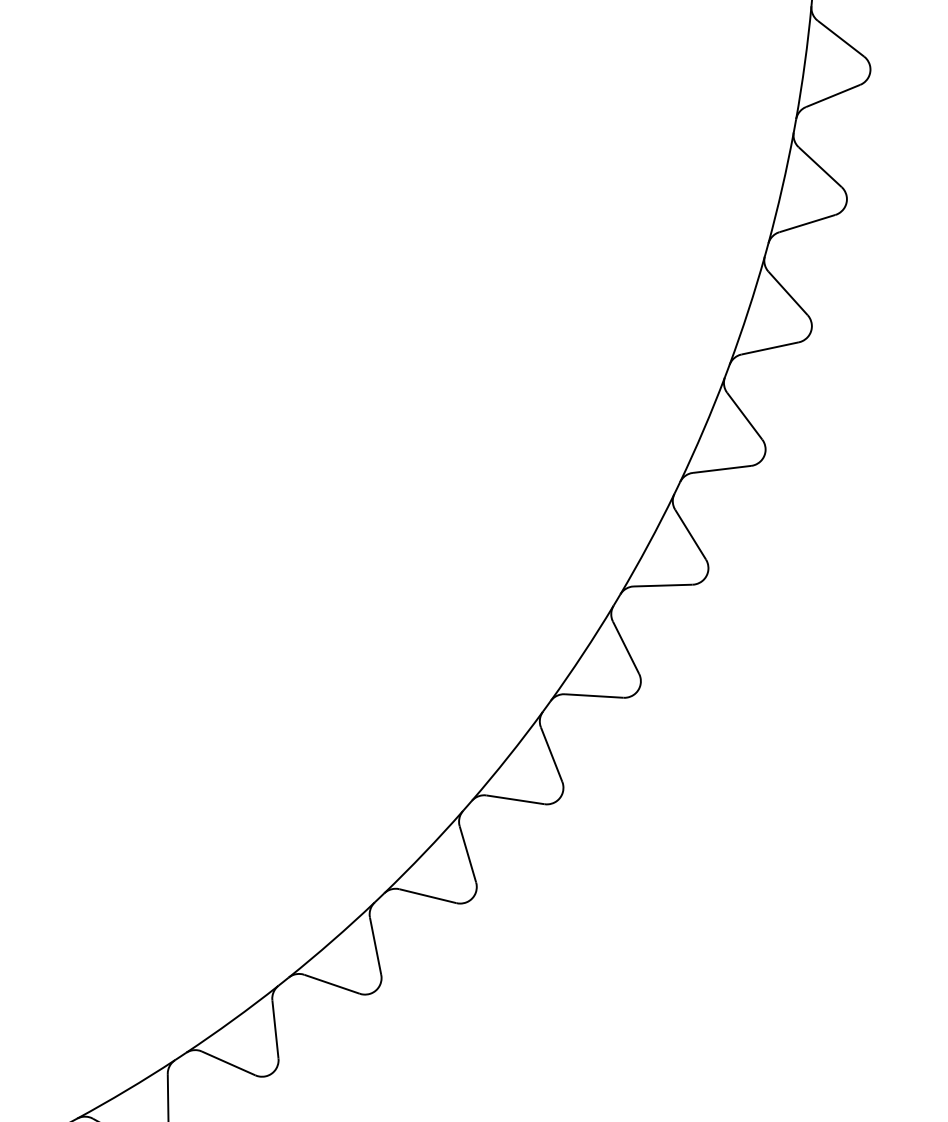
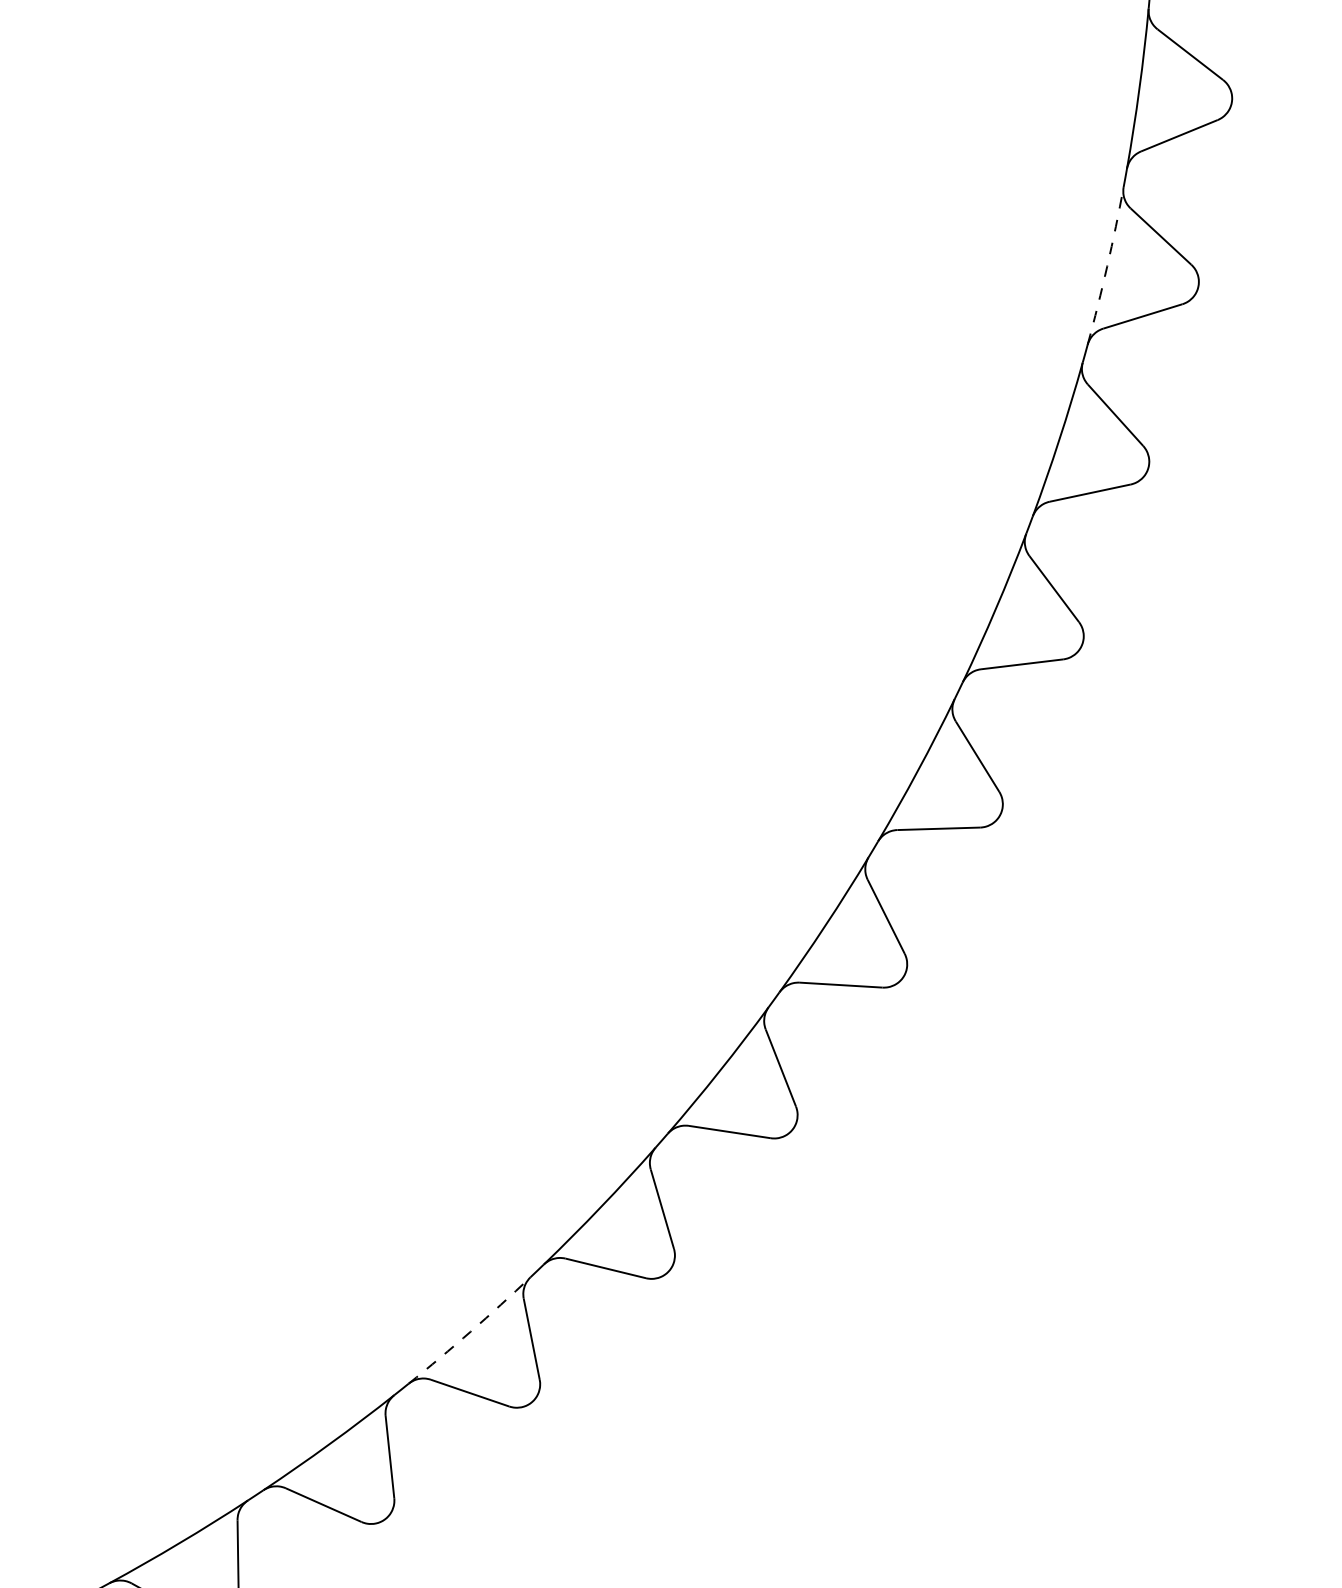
arc: (782, 188) -> (1107, 266), solid -> dashed
arc: (332, 940) -> (470, 1331), solid -> dashed

